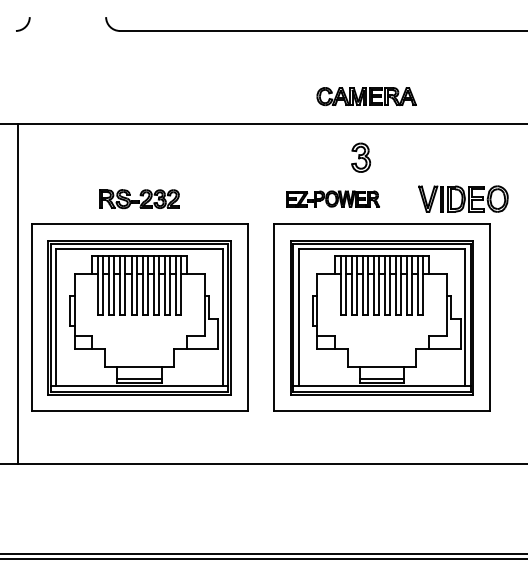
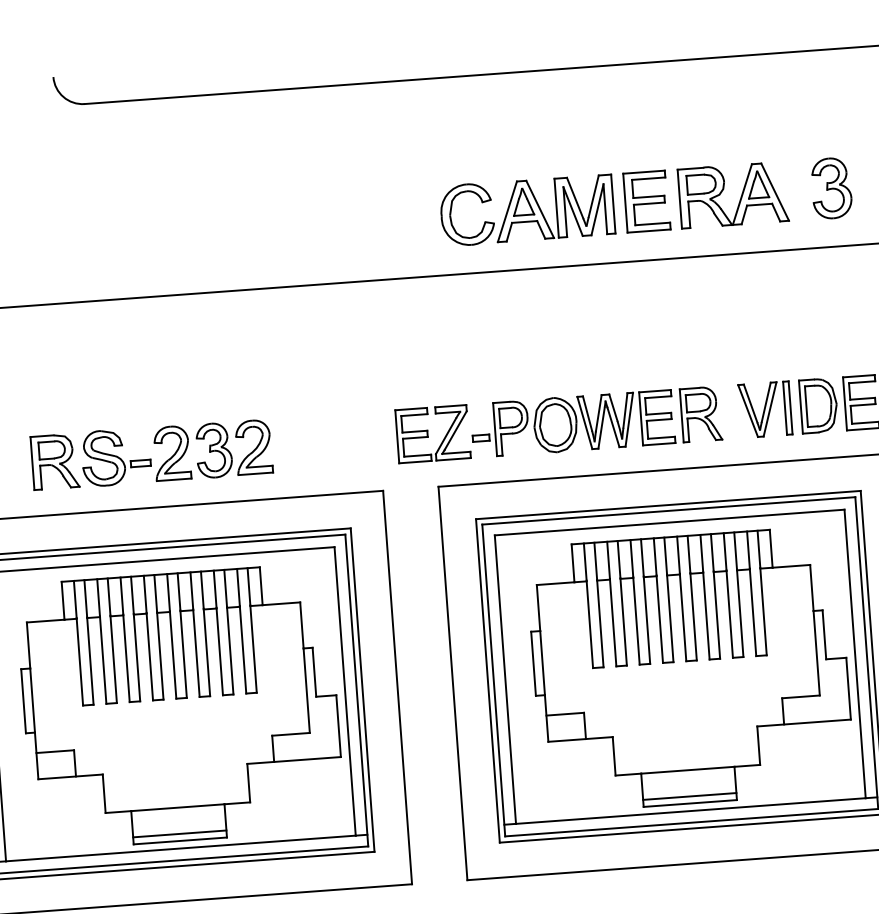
part: (366, 96) -> (613, 203), size x1.67
part: (361, 157) -> (832, 187), moved
part: (139, 198) -> (151, 453), size x1.43
part: (332, 198) -> (557, 423), size x1.67

